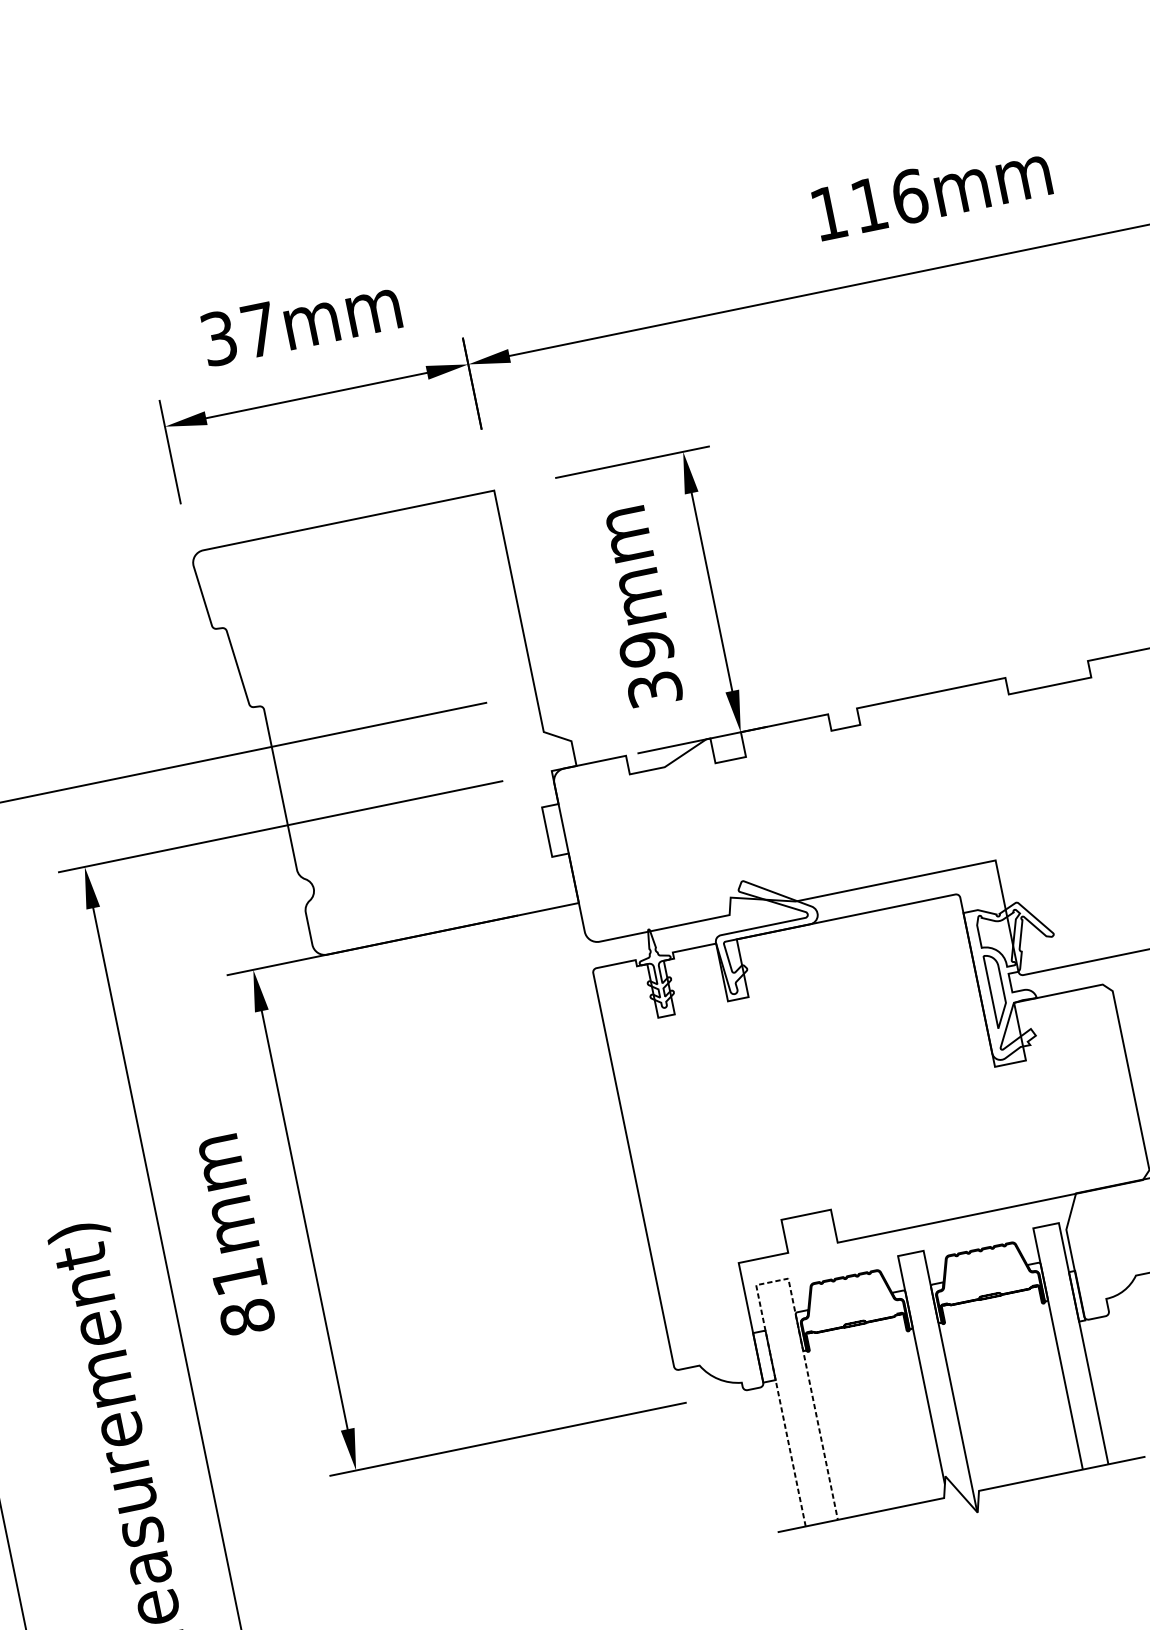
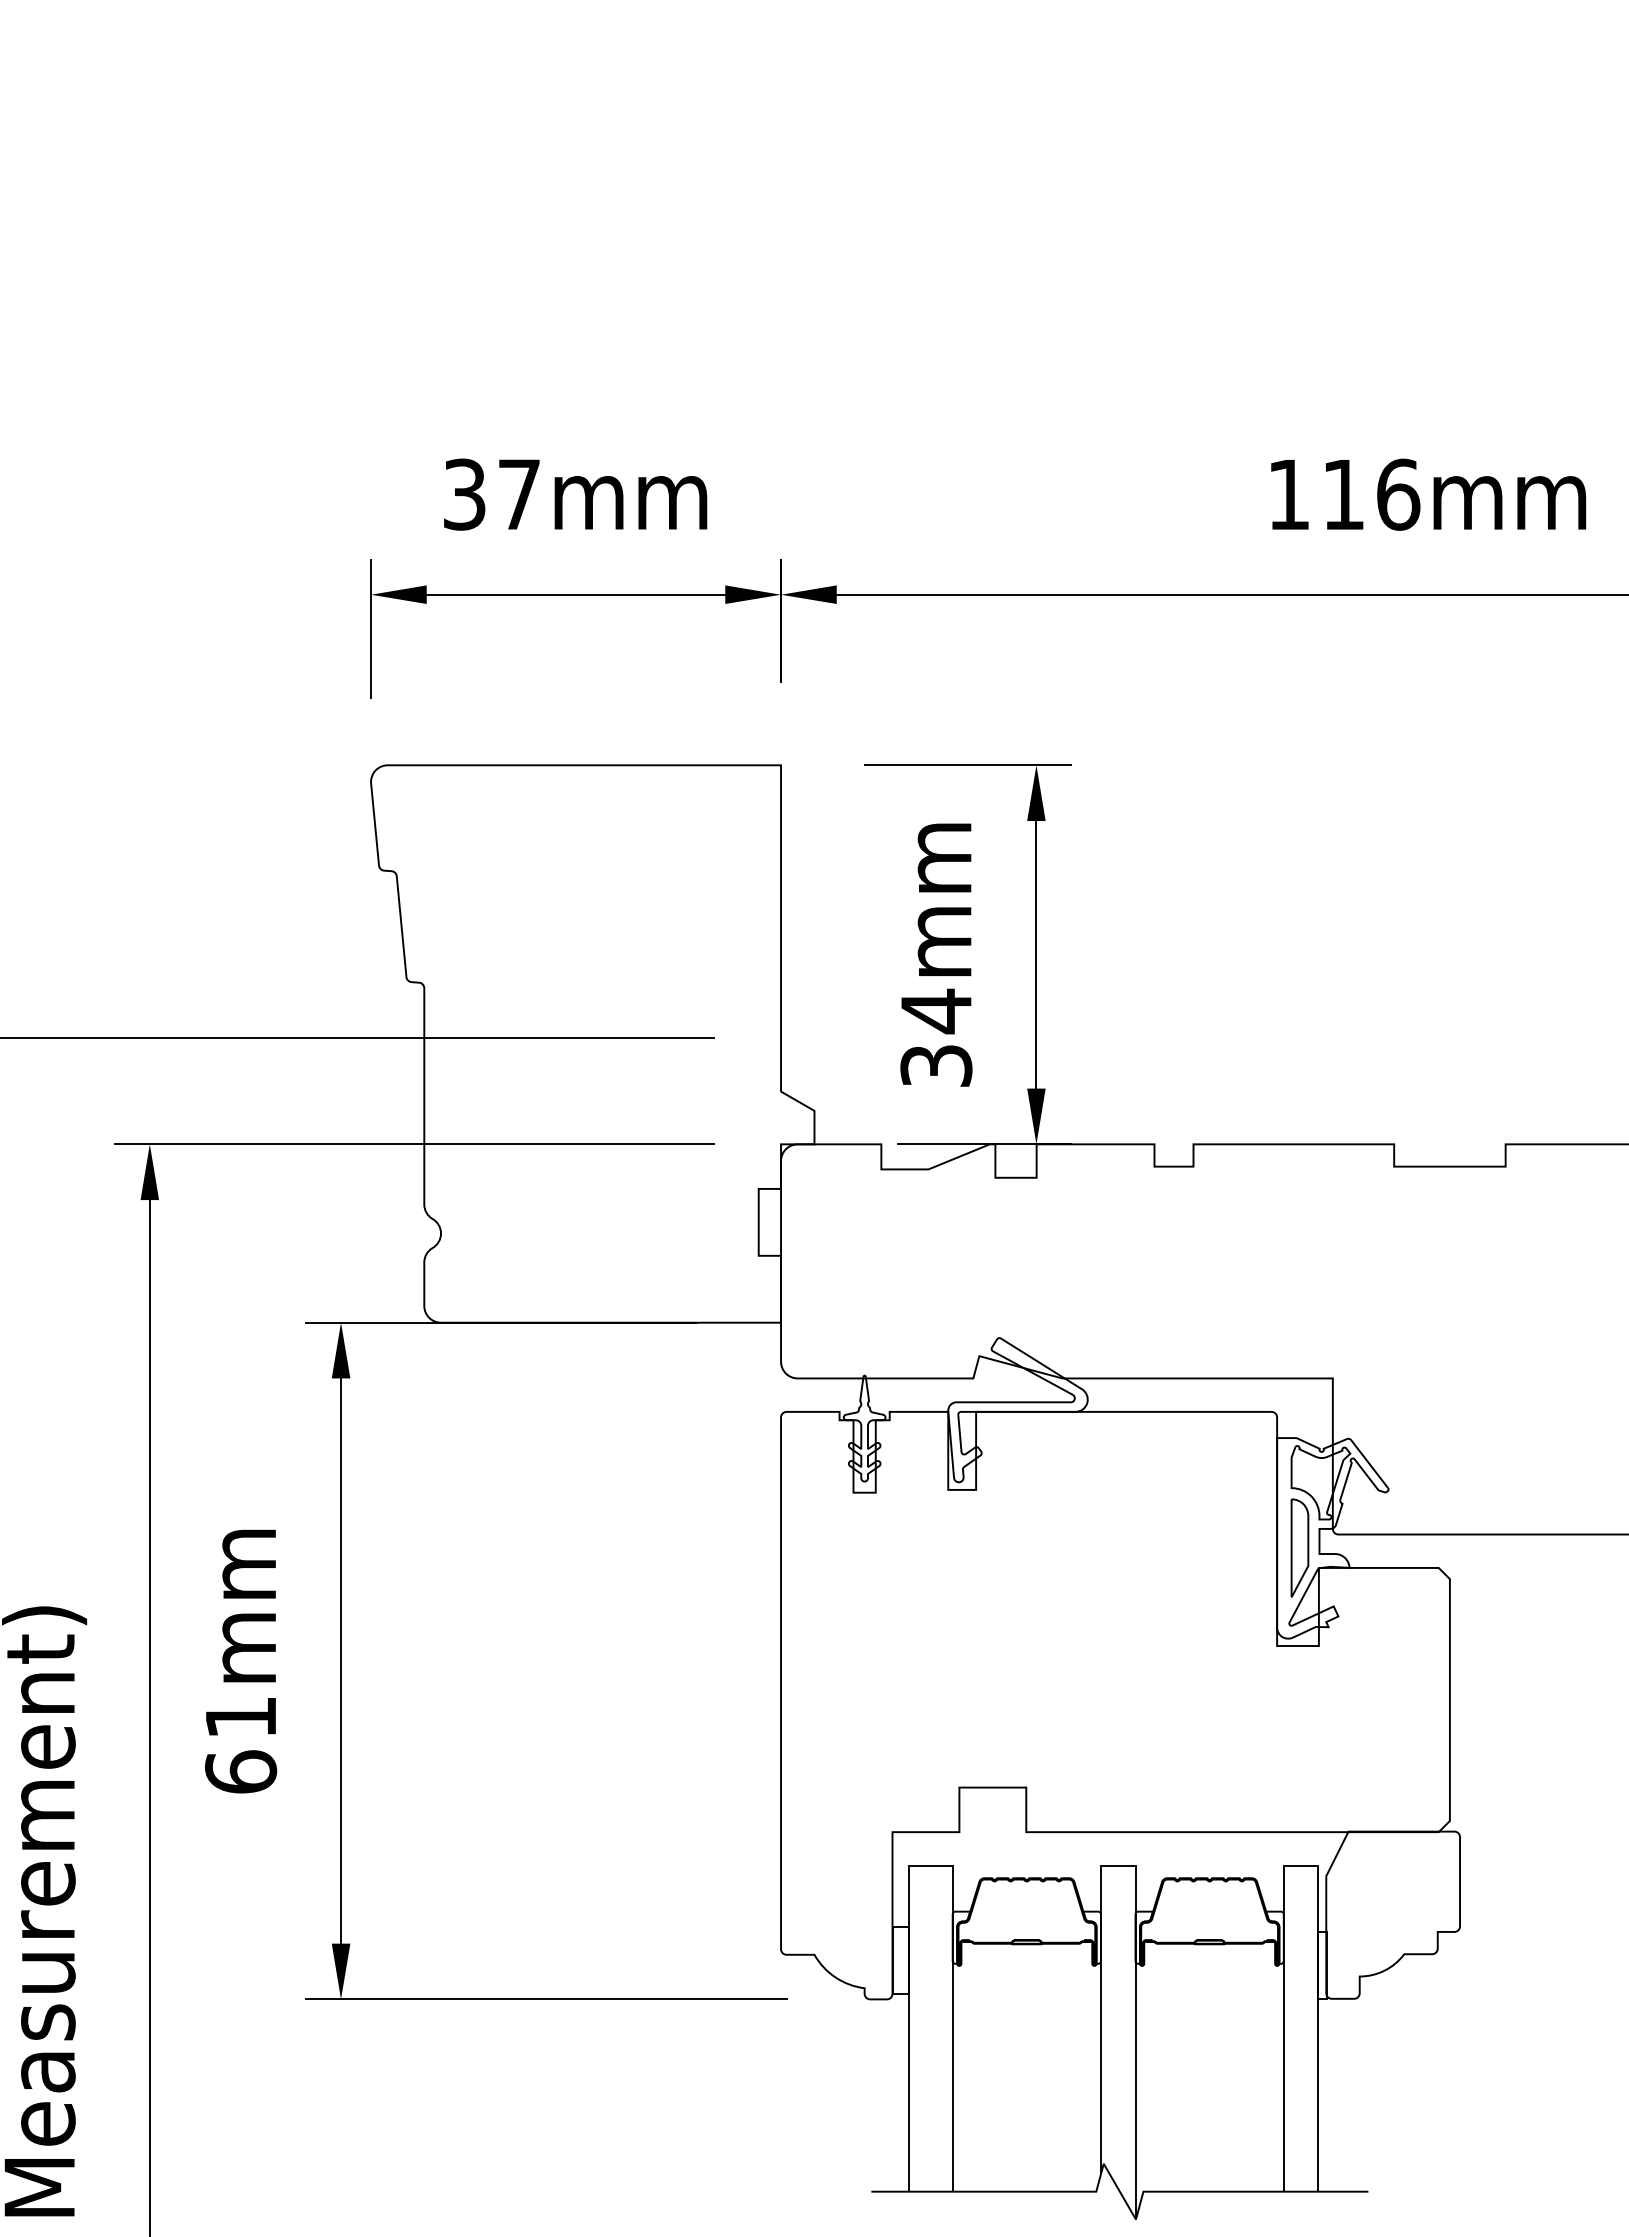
text: (646, 649) -> (936, 1011), 39mm -> 34mm
line: (771, 1281) -> (930, 1865), dashed -> solid
text: (247, 1317) -> (241, 1771), 81mm -> 61mm

